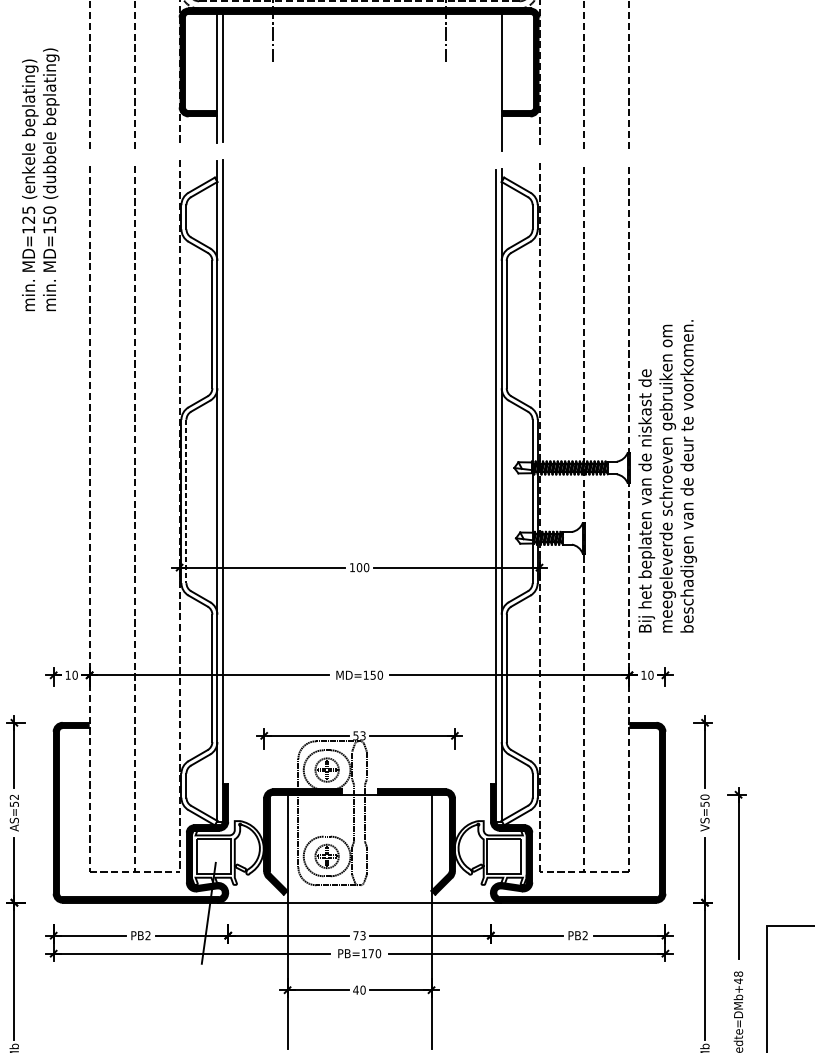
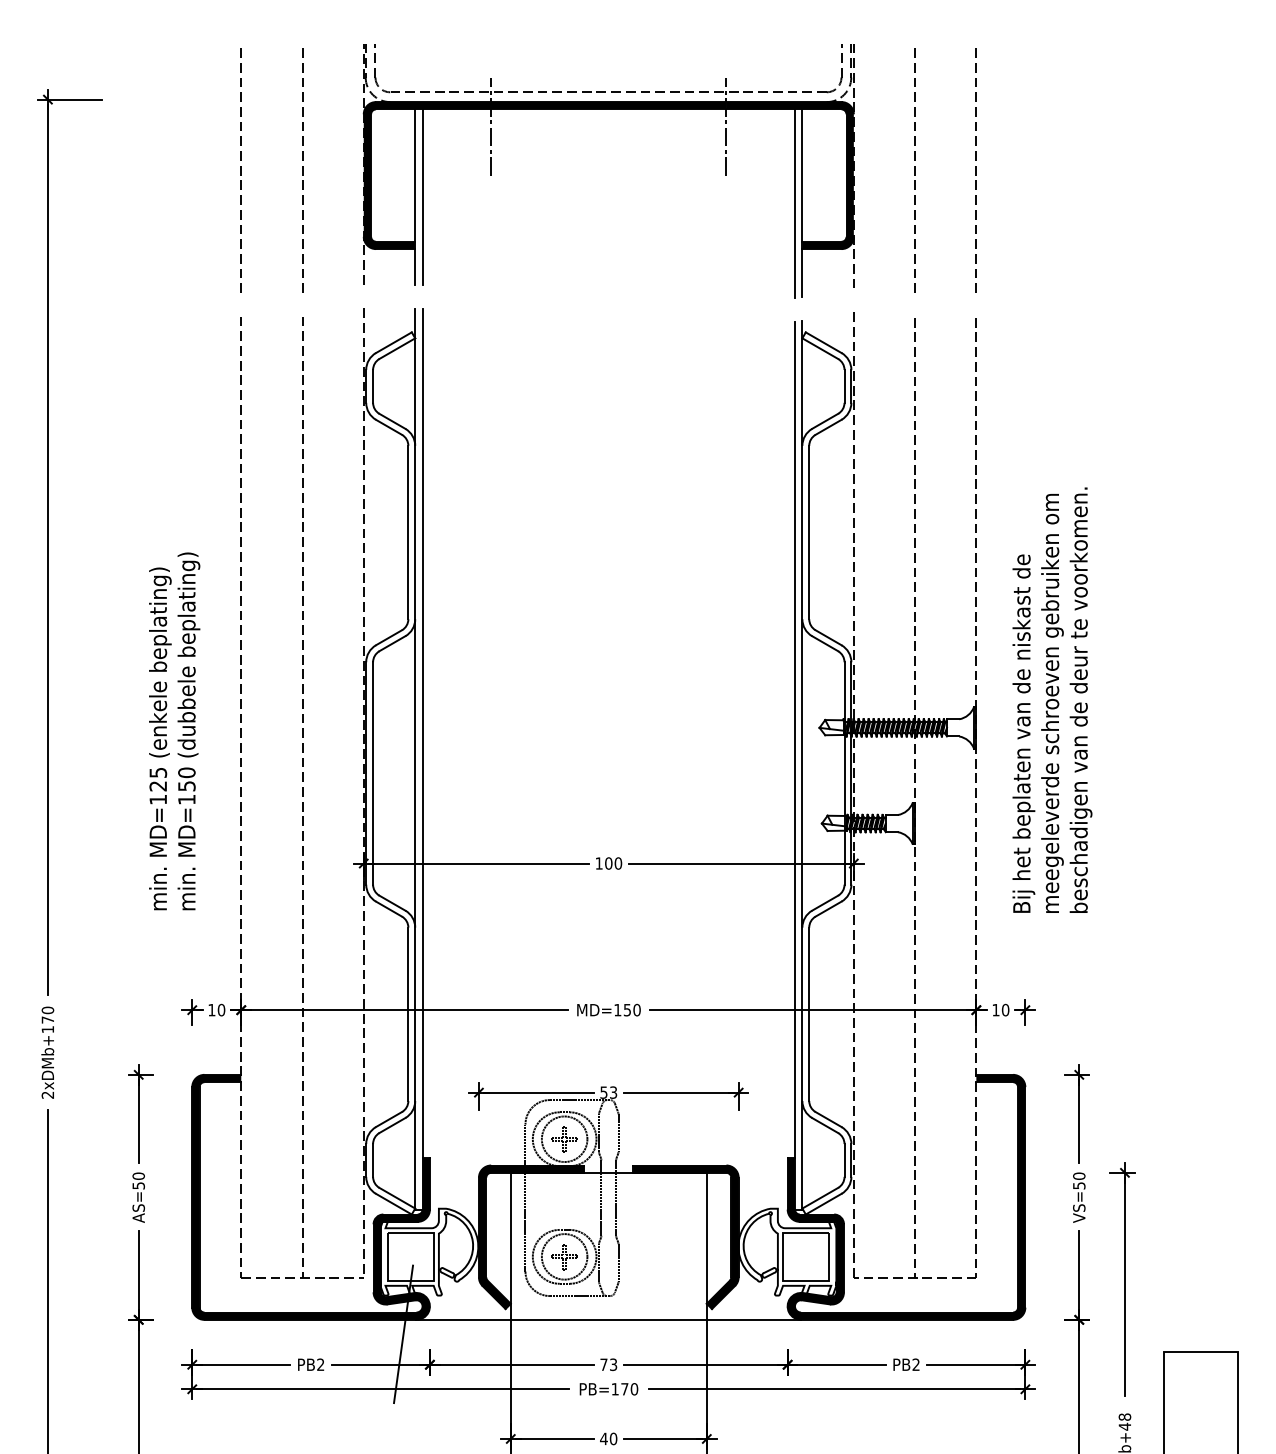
line: (496, 82) -> (795, 203), added
text: (40, 179) -> (174, 731), moved
text: (667, 475) -> (1052, 699), moved
line: (186, 501) -> (373, 773), dashed -> solid
circle: (327, 770) -> (564, 1139), size x1.43
text: (14, 796) -> (138, 1175), AS=52 -> AS=50
circle: (327, 856) -> (564, 1256), size x1.43

